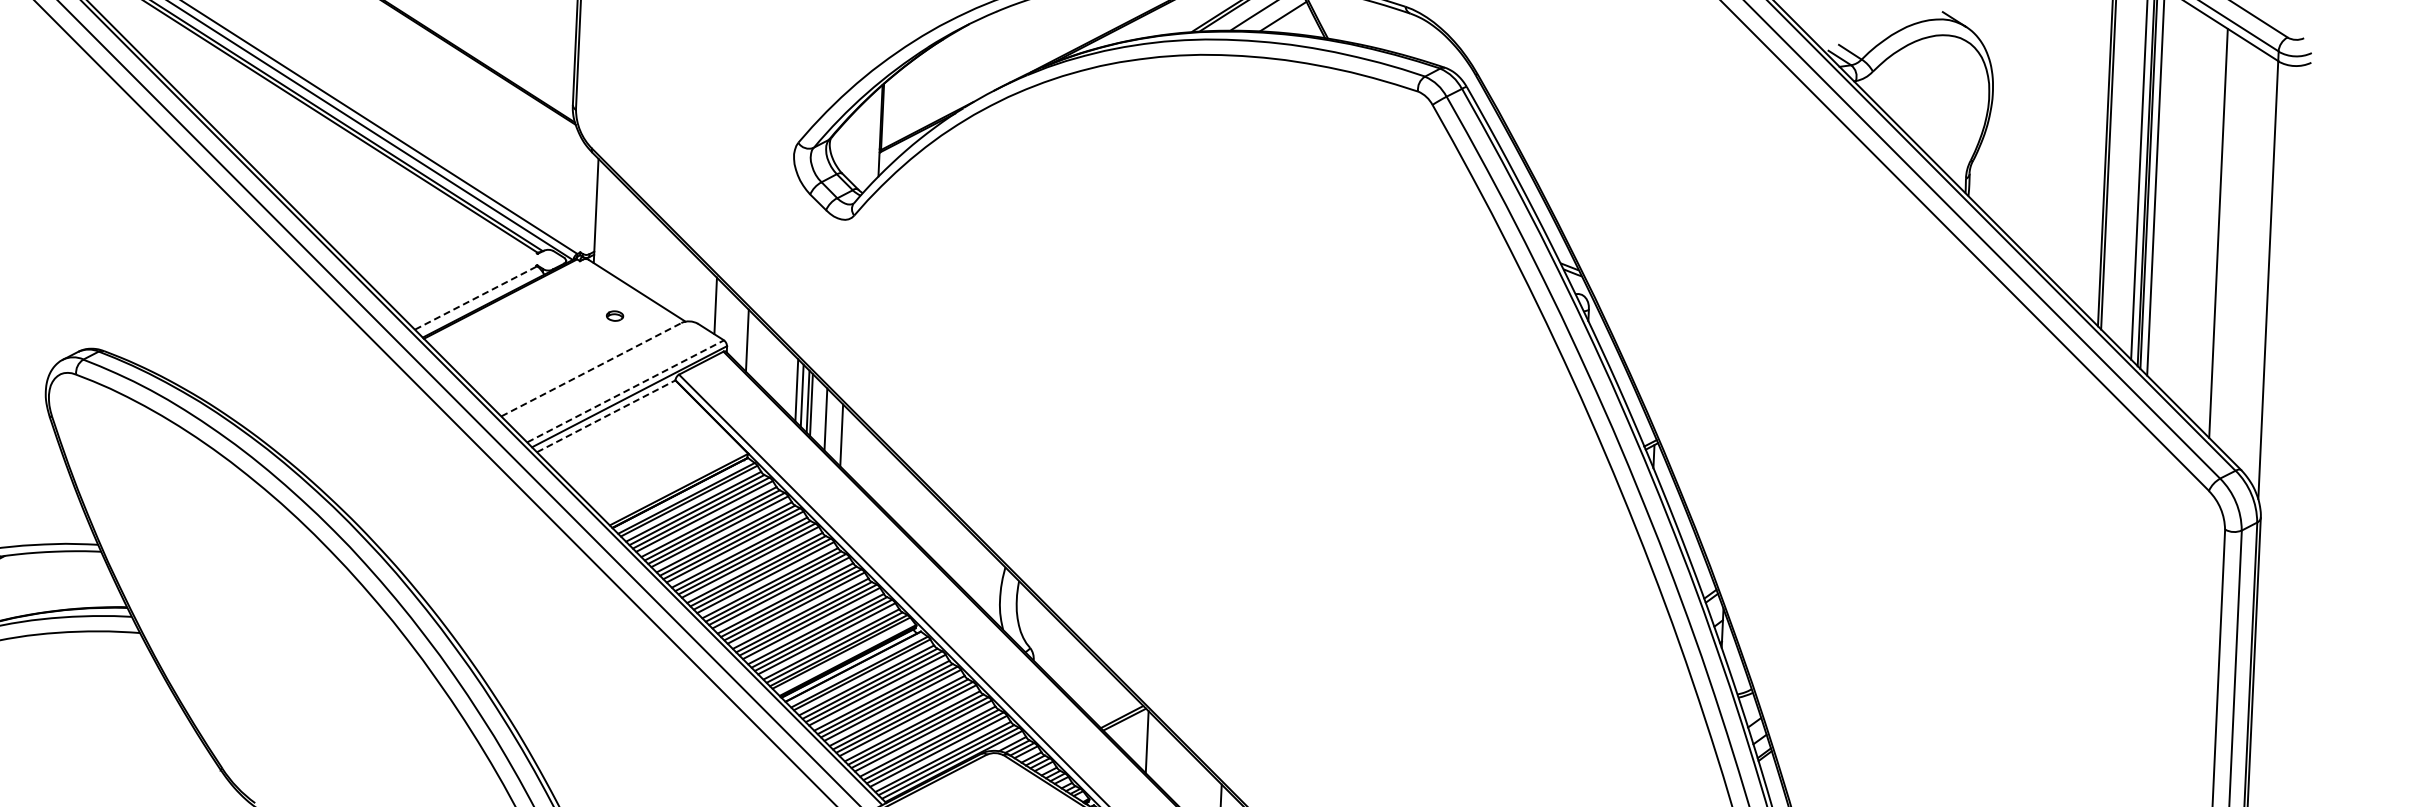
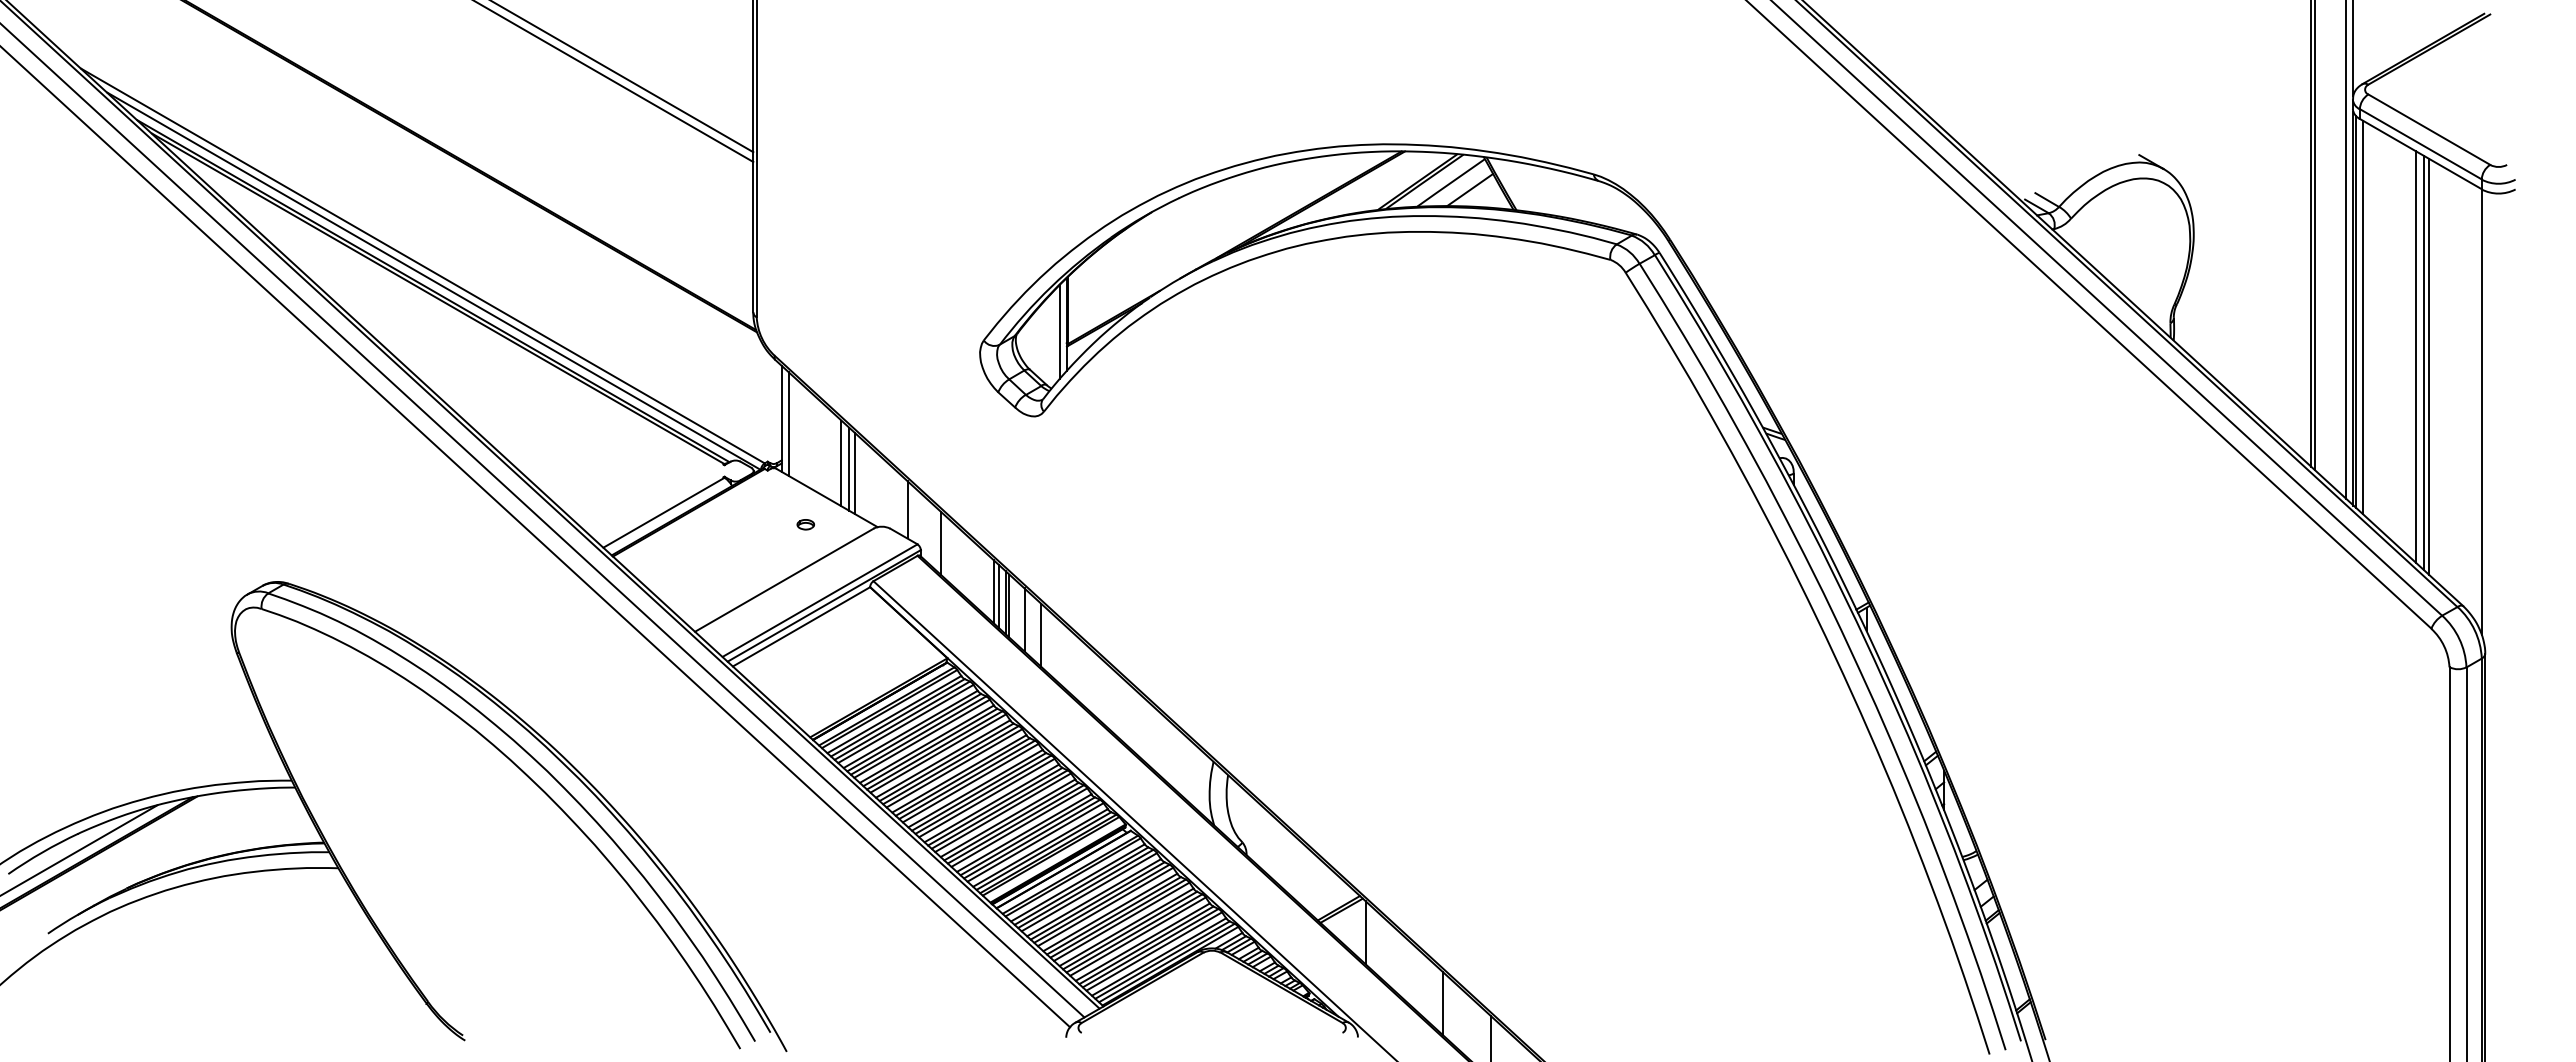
line: (873, 137) -> (1059, 331), added
line: (603, 215) -> (789, 423), added
line: (2205, 222) -> (2415, 356), added
line: (2213, 228) -> (2423, 362), added
line: (652, 257) -> (841, 463), added
line: (660, 262) -> (849, 468), added
line: (665, 266) -> (854, 472), added
line: (476, 297) -> (664, 512), dashed -> solid
line: (591, 369) -> (784, 580), dashed -> solid
line: (626, 391) -> (820, 600), dashed -> solid
line: (607, 416) -> (802, 626), dashed -> solid

